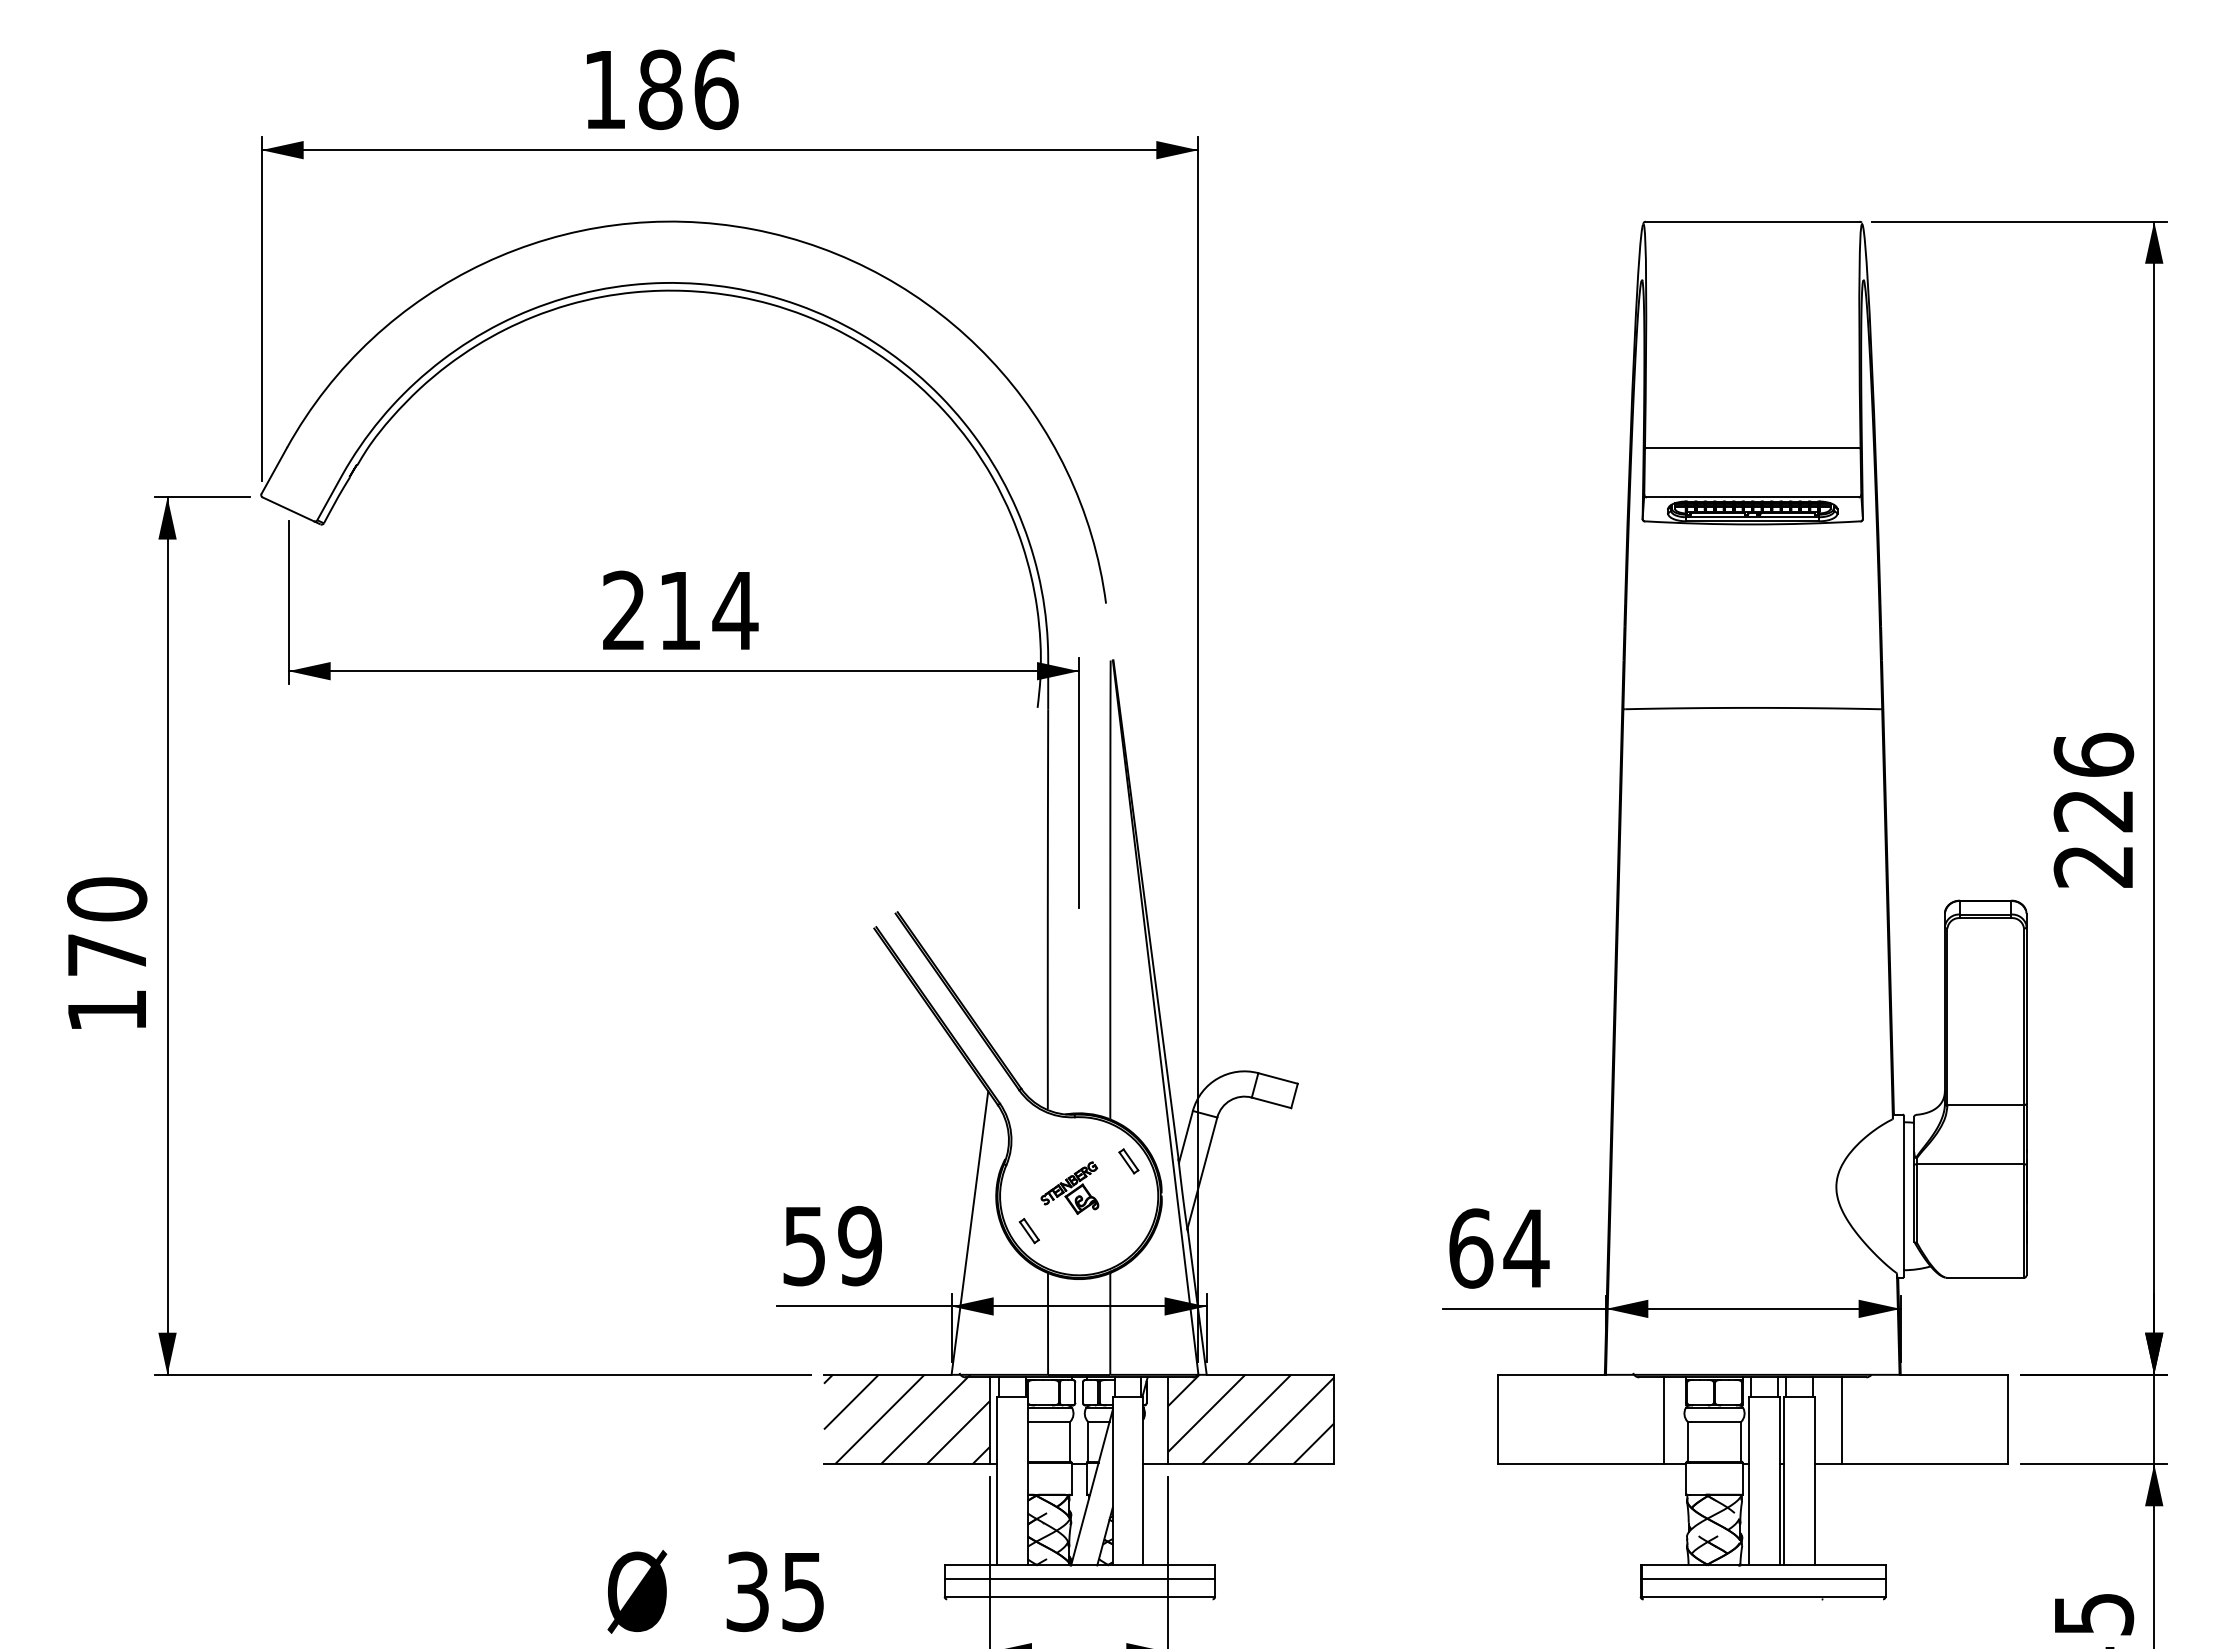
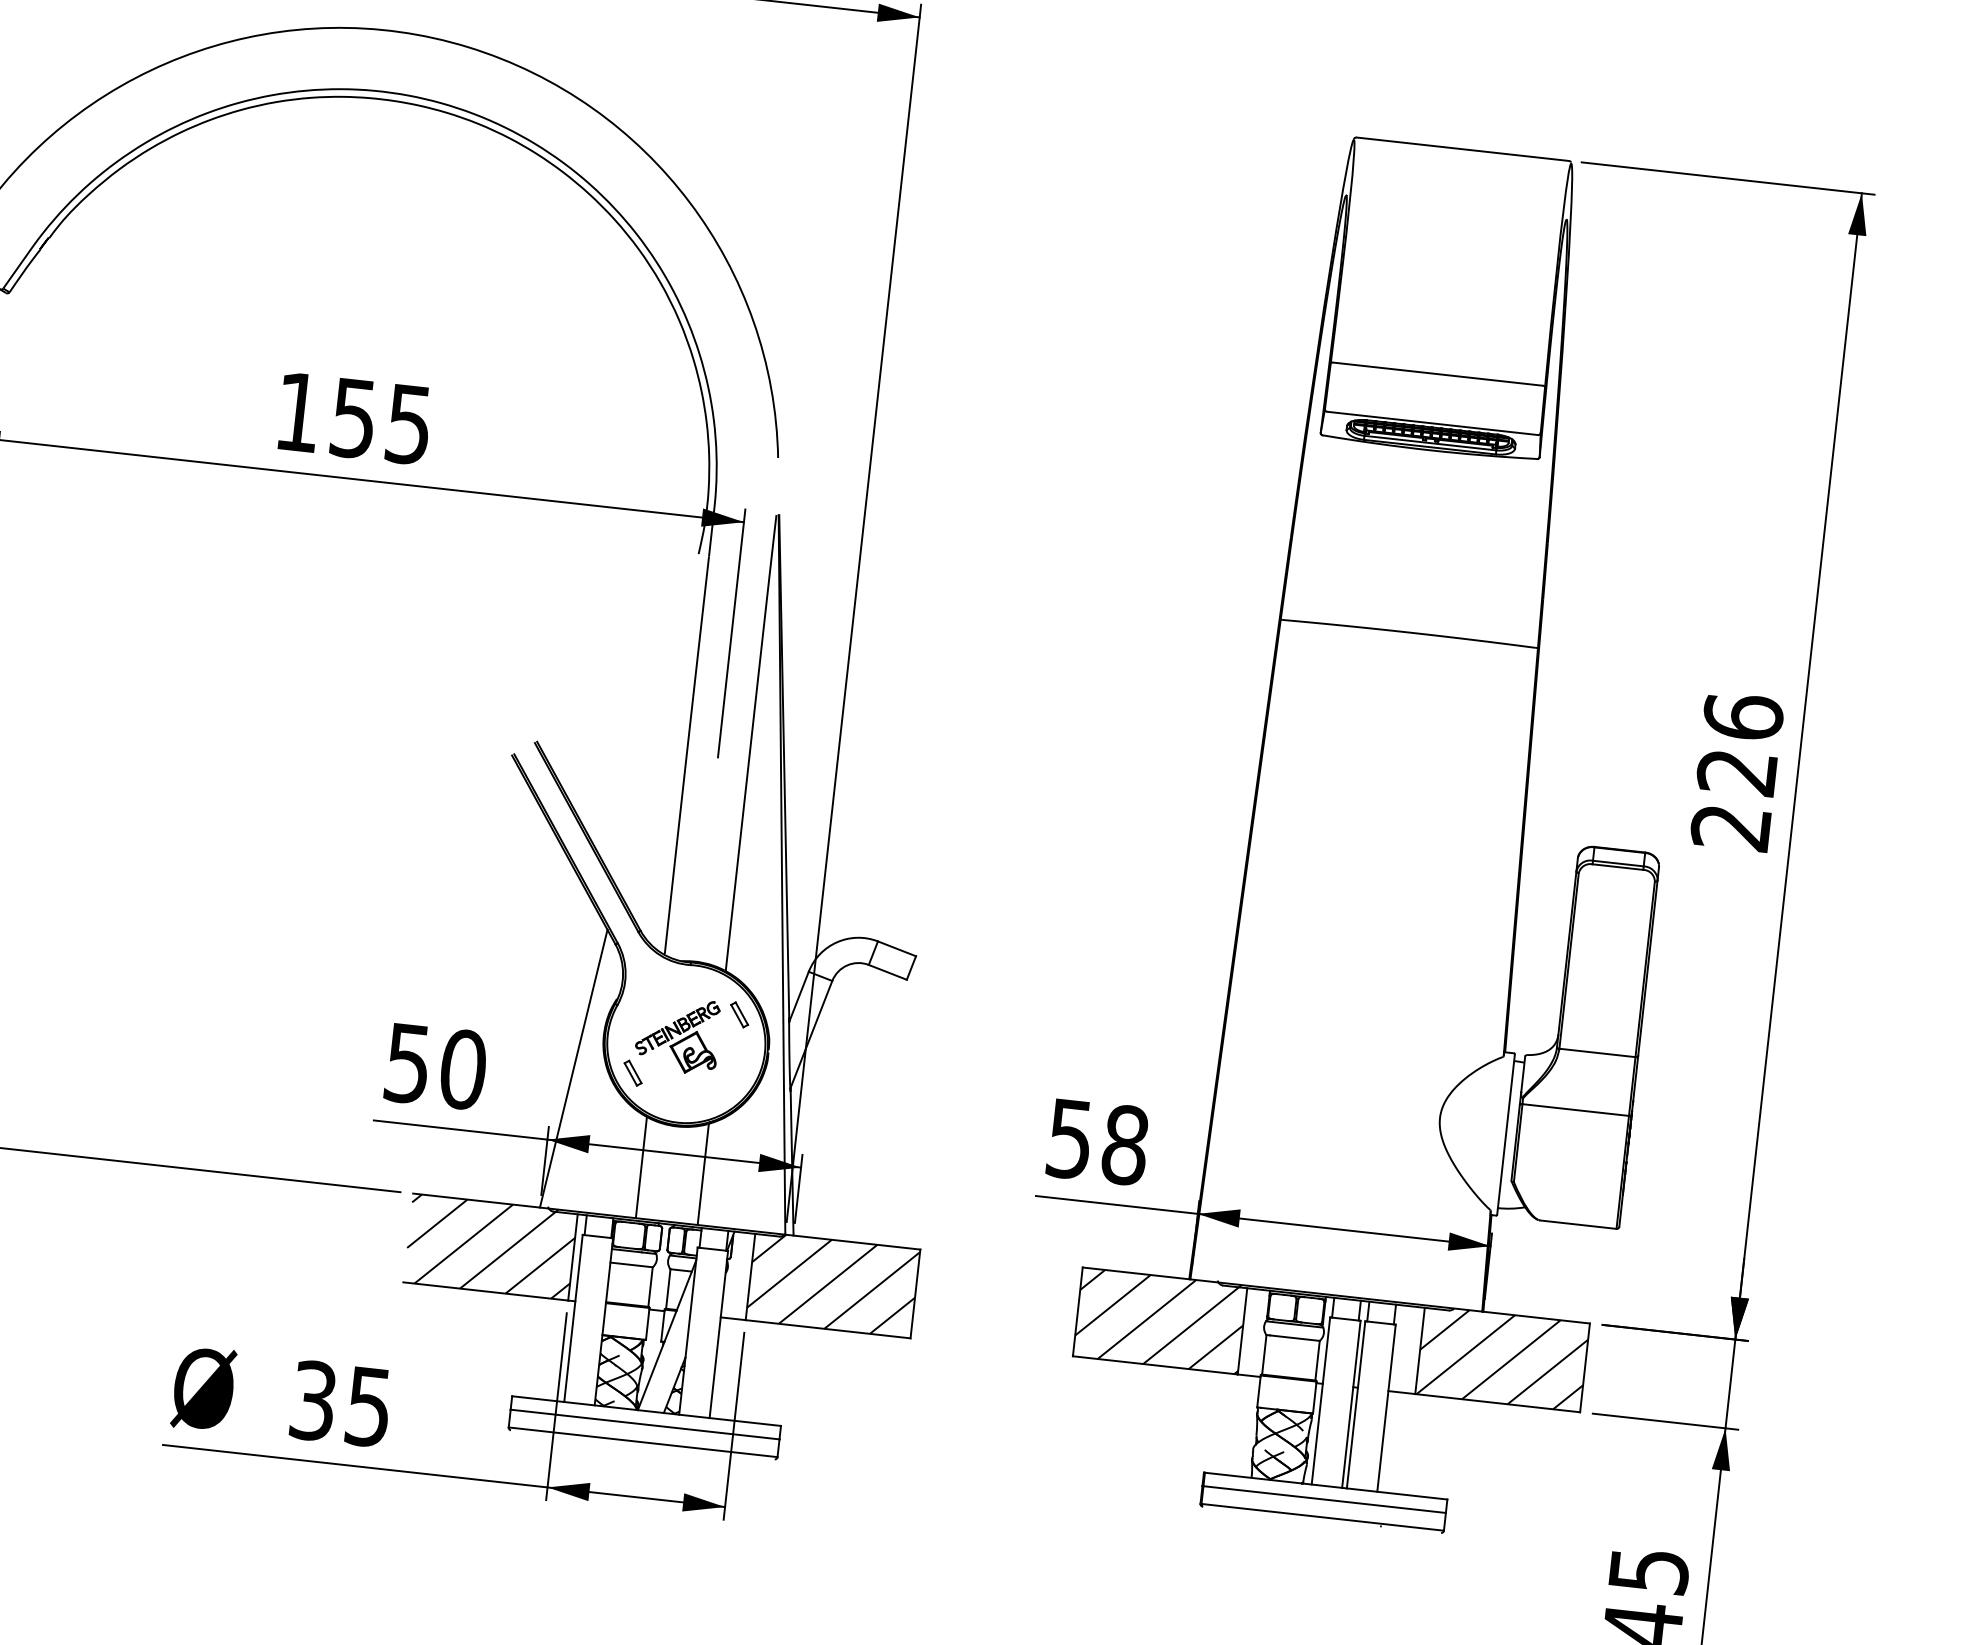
text: (680, 610) -> (354, 418), 214 -> 155
part: (1069, 1187) -> (677, 1034), size x1.43
text: (860, 1246) -> (463, 1070), 59 -> 50
text: (1499, 1248) -> (1098, 1142), 64 -> 58
hatch: (1580, 1419) -> (1160, 1320), added
hatch: (1924, 1419) -> (1502, 1358), added

